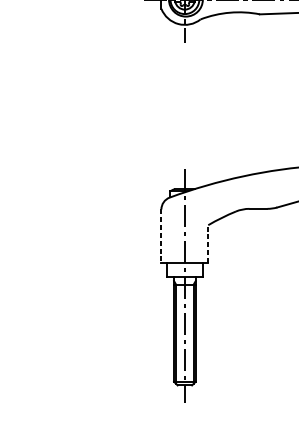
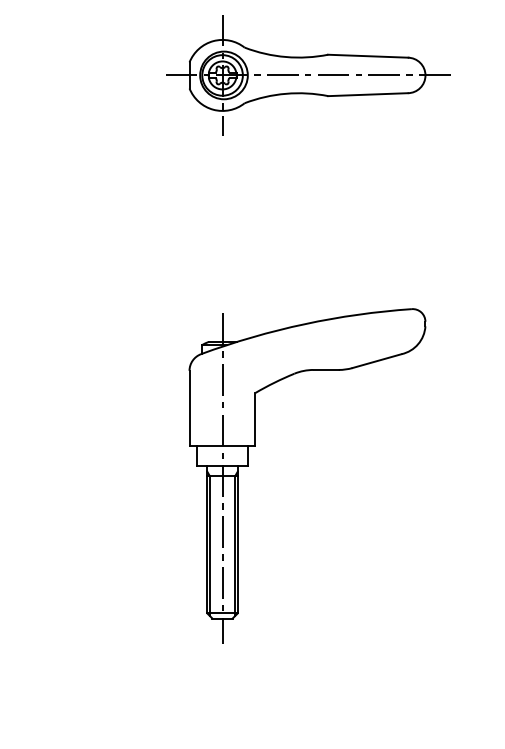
line: (161, 236) -> (189, 408), dashed -> solid
line: (208, 244) -> (255, 419), dashed -> solid

